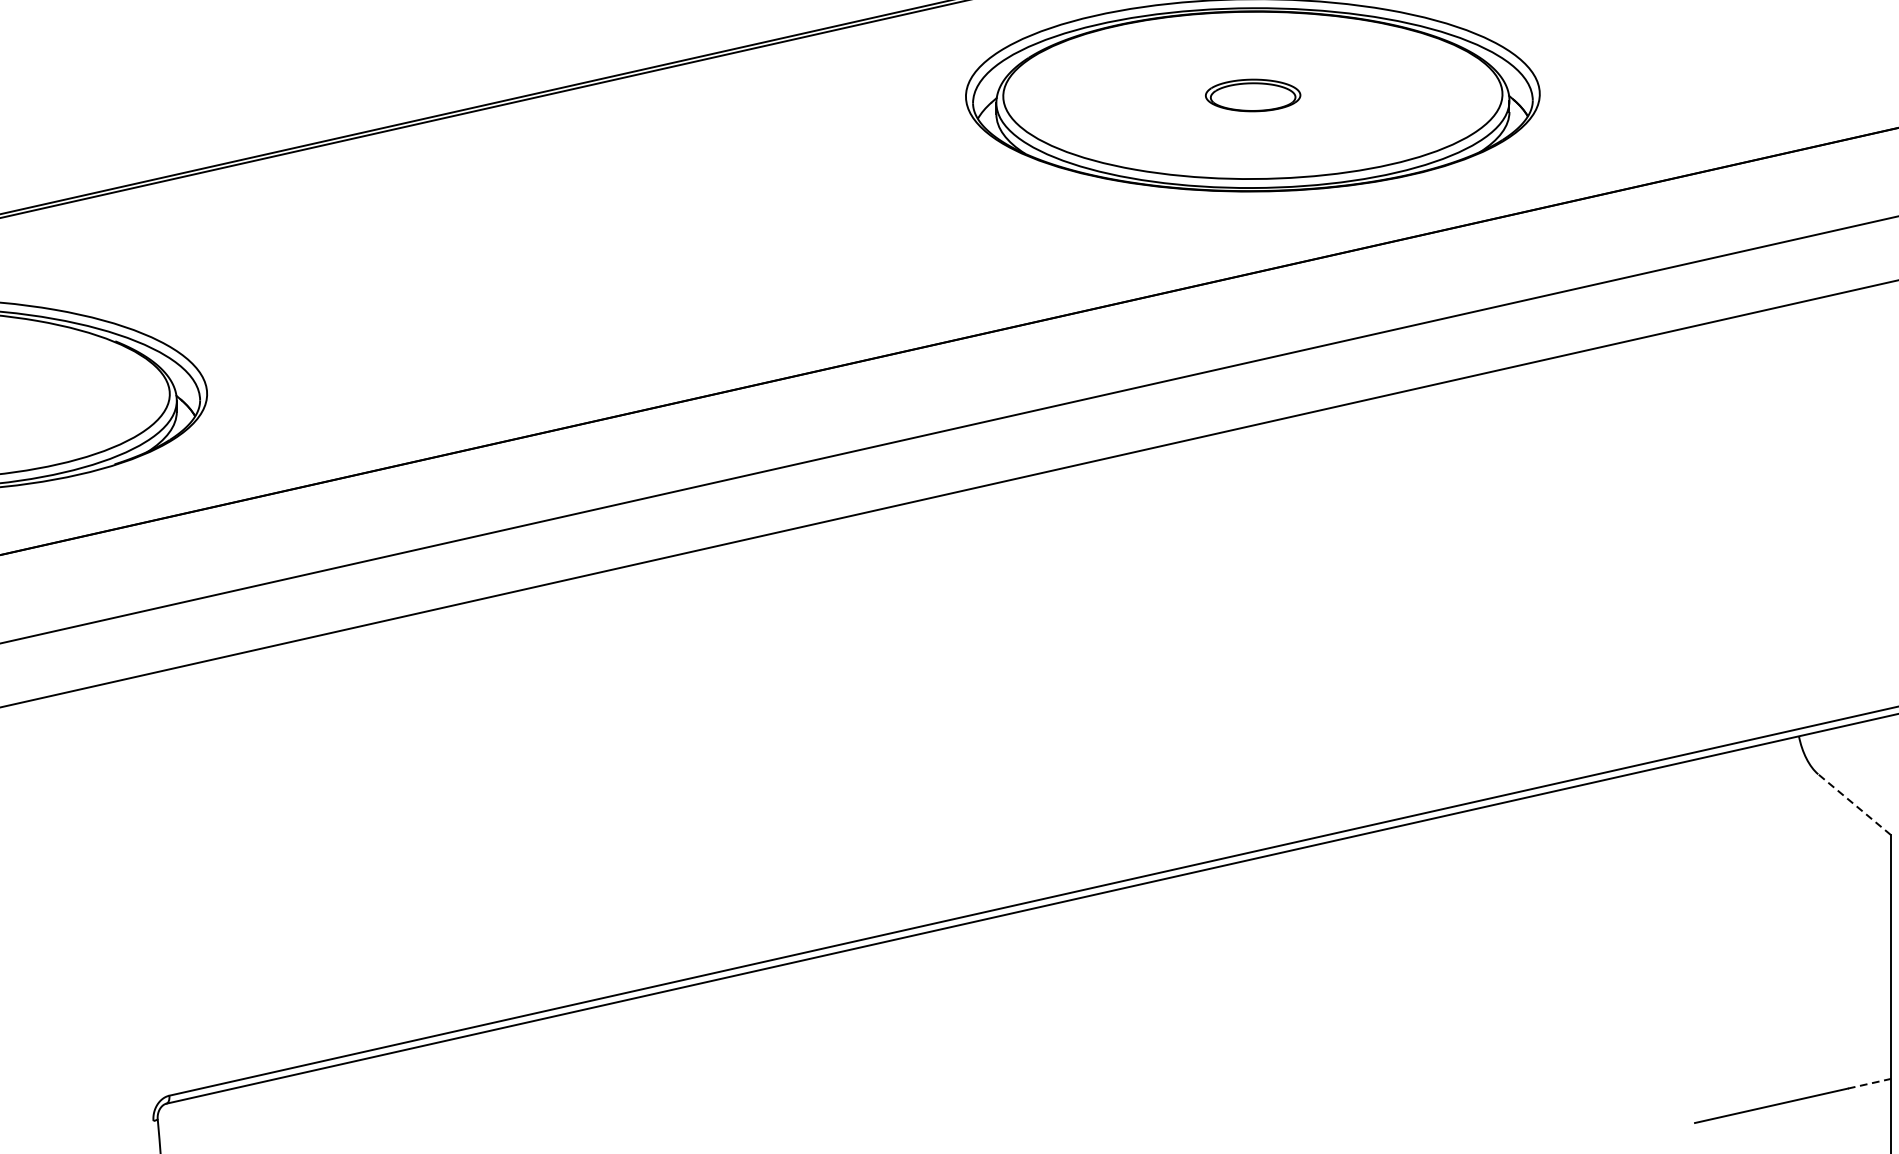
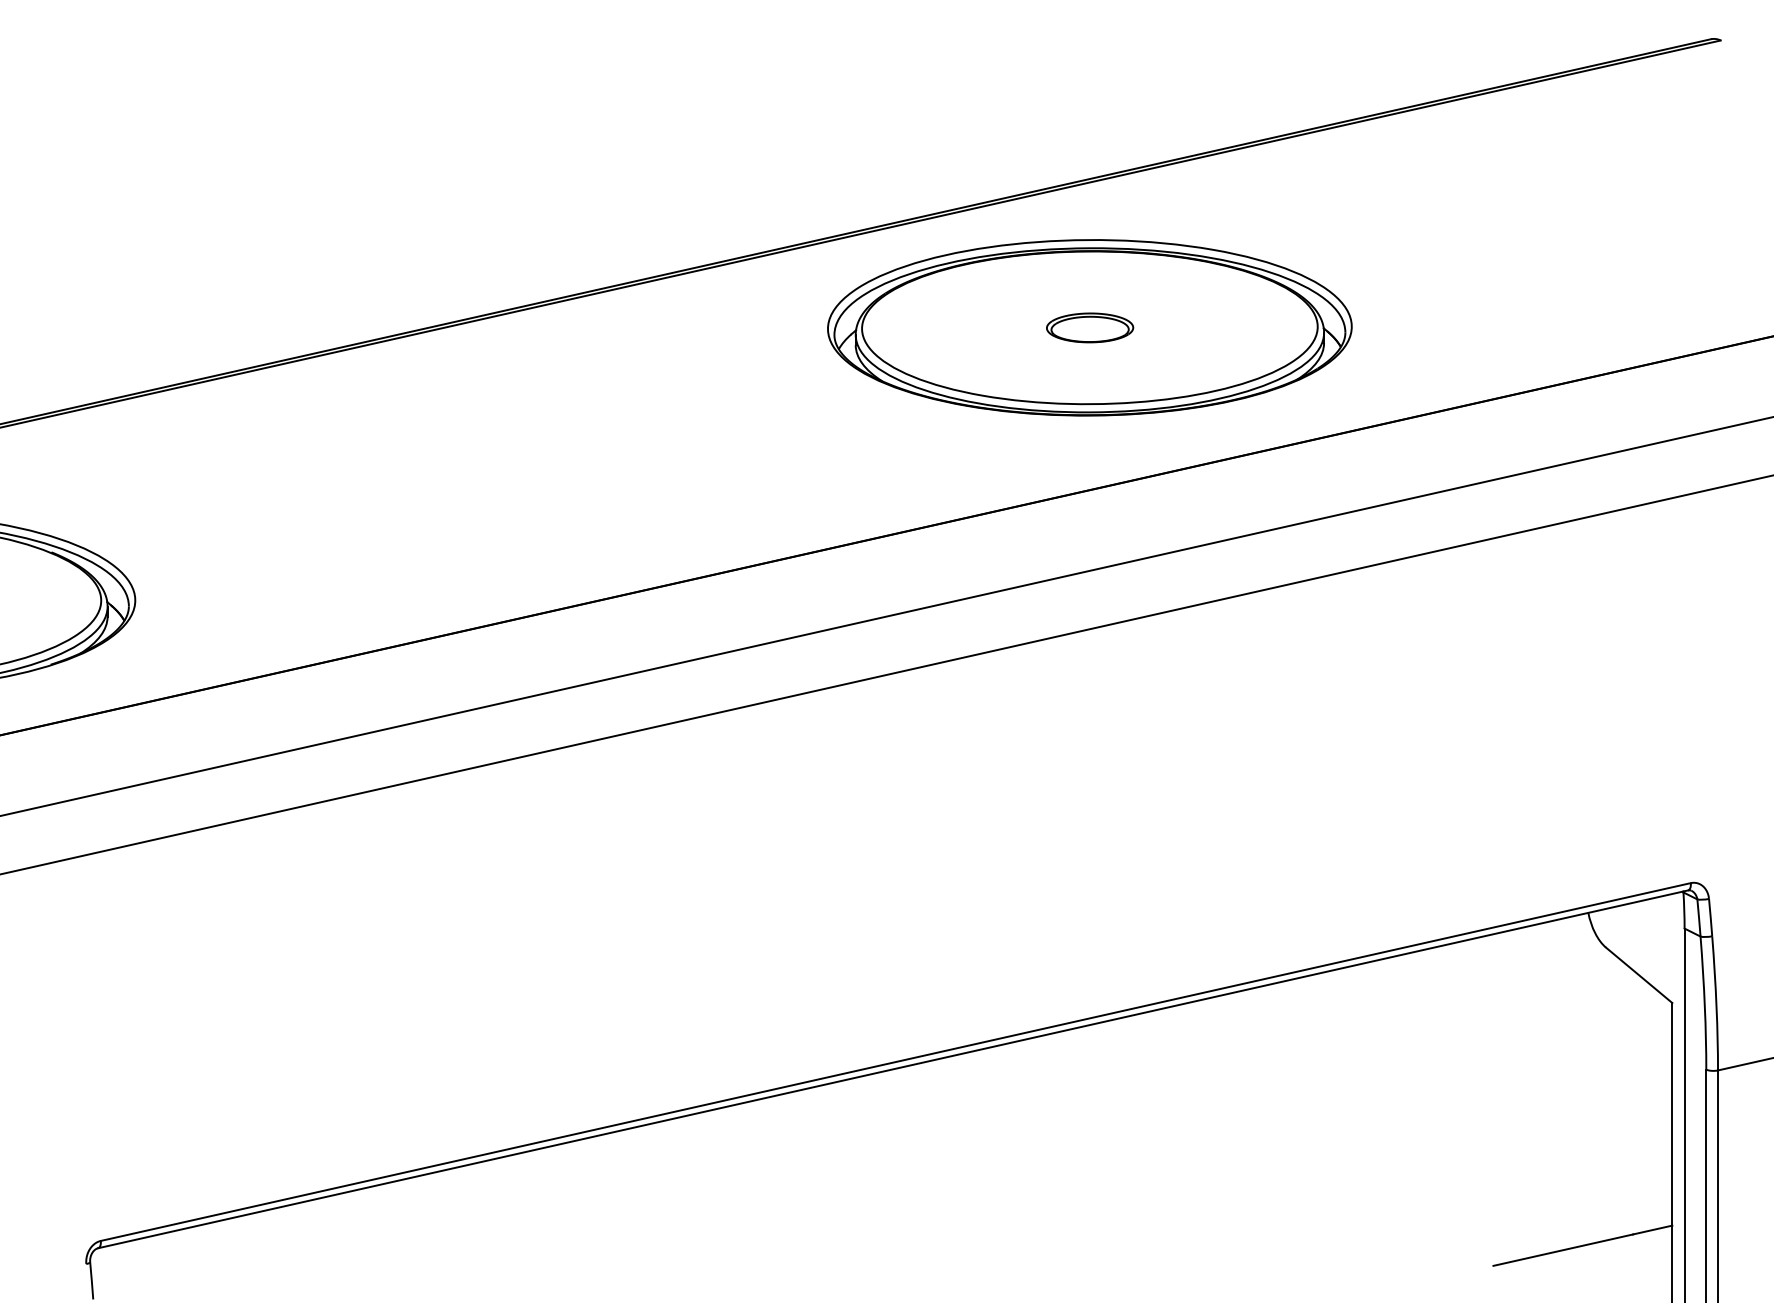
line: (1853, 803) -> (1638, 974), dashed -> solid
line: (1870, 1083) -> (1653, 1229), dashed -> solid

